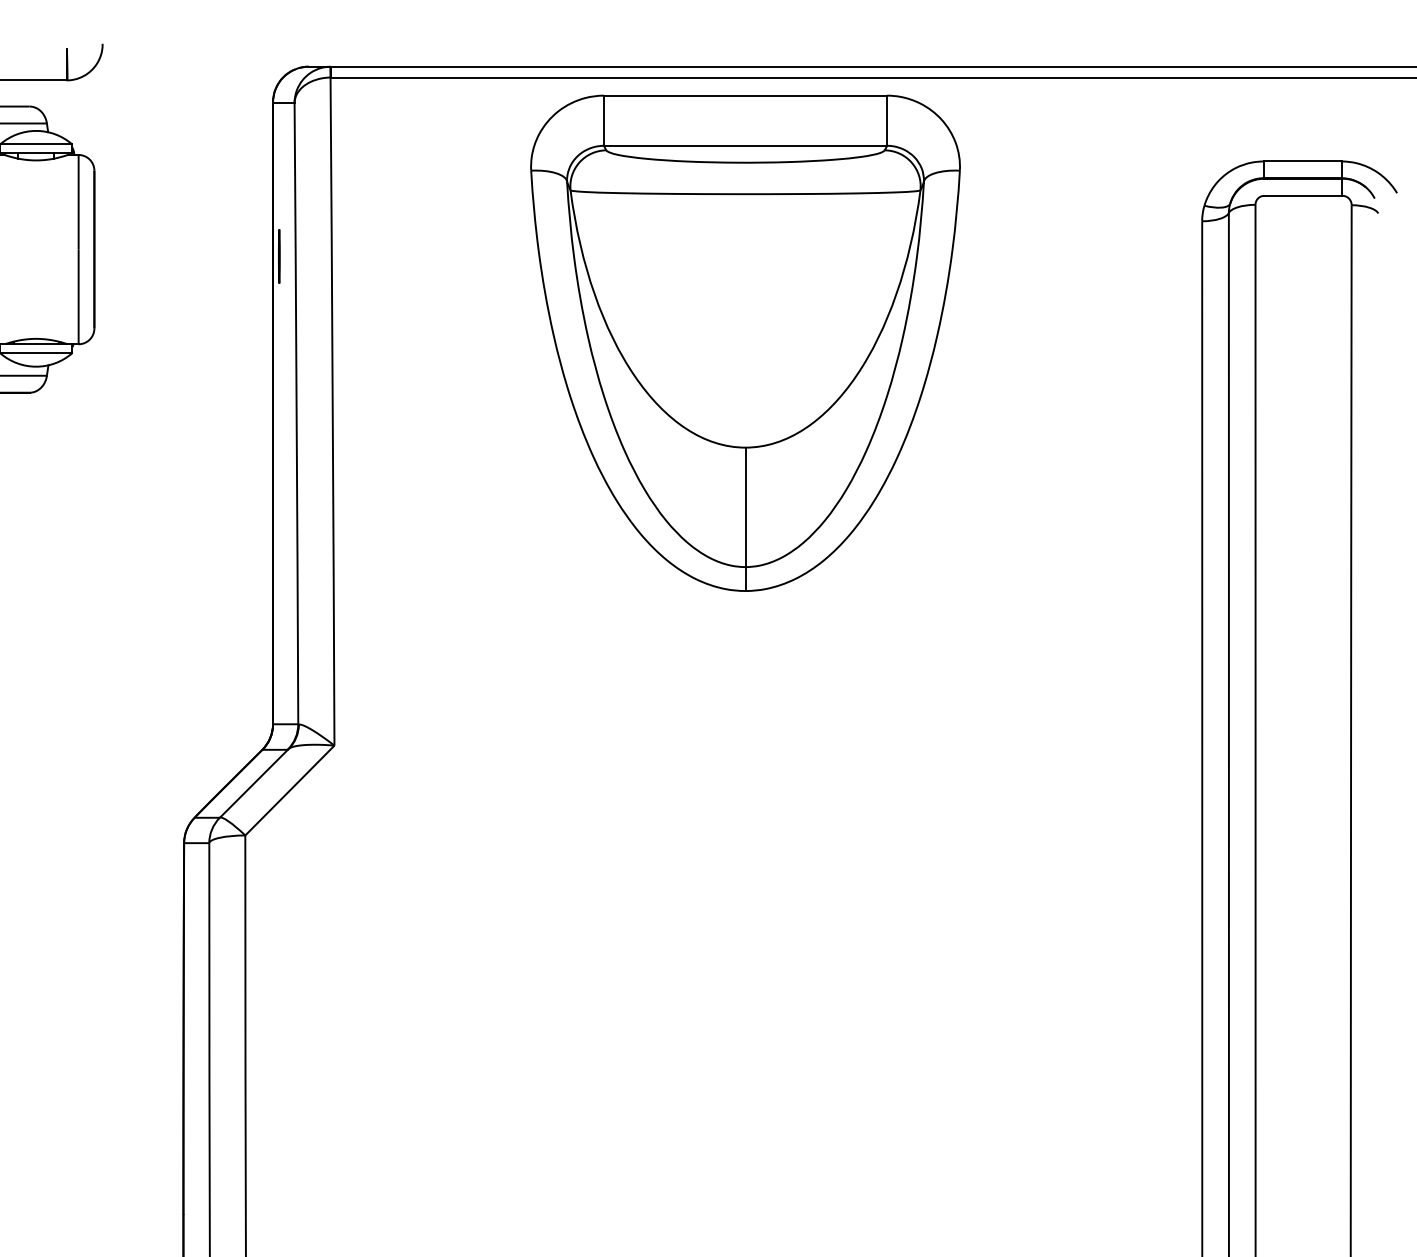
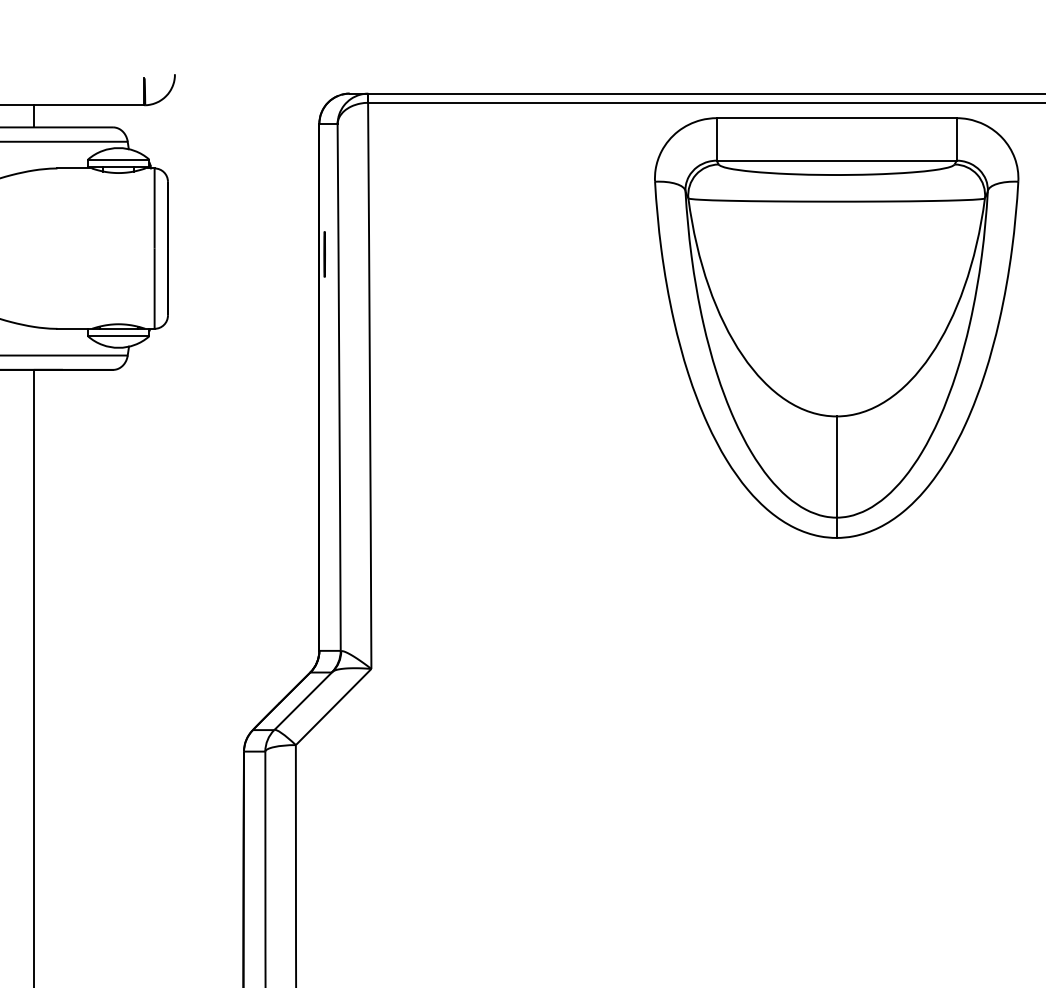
part: (745, 342) -> (836, 327), moved

